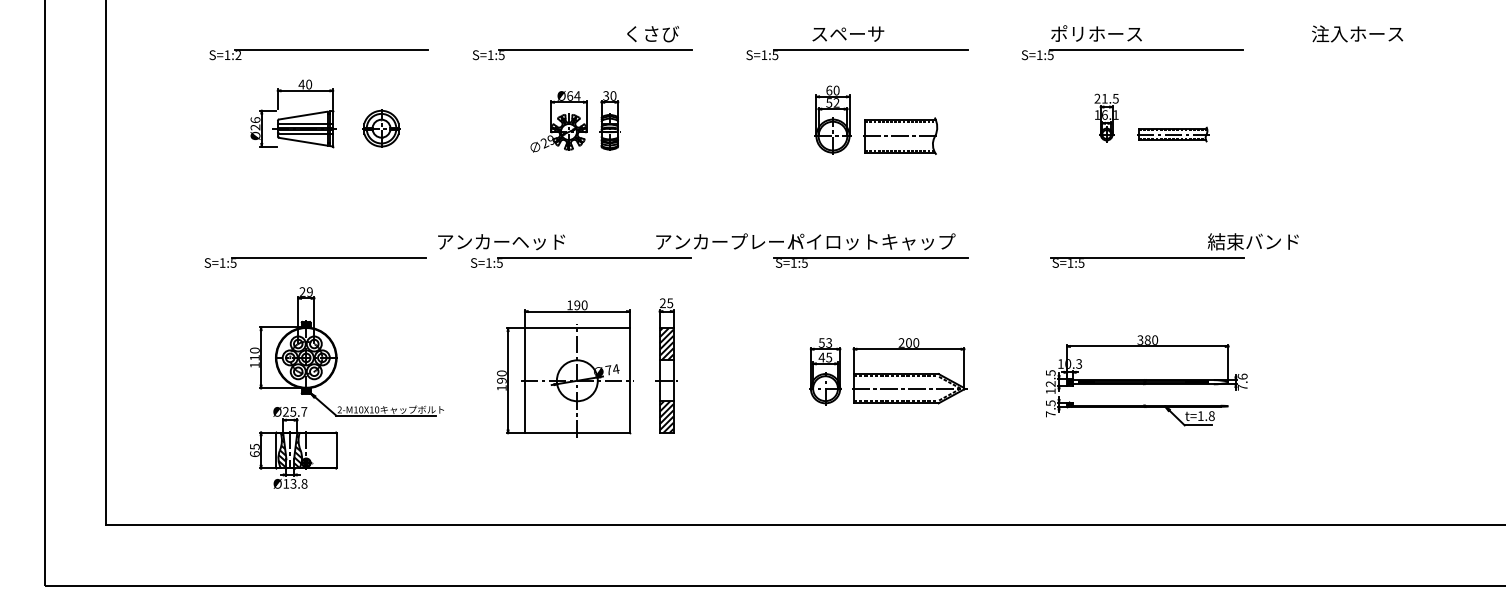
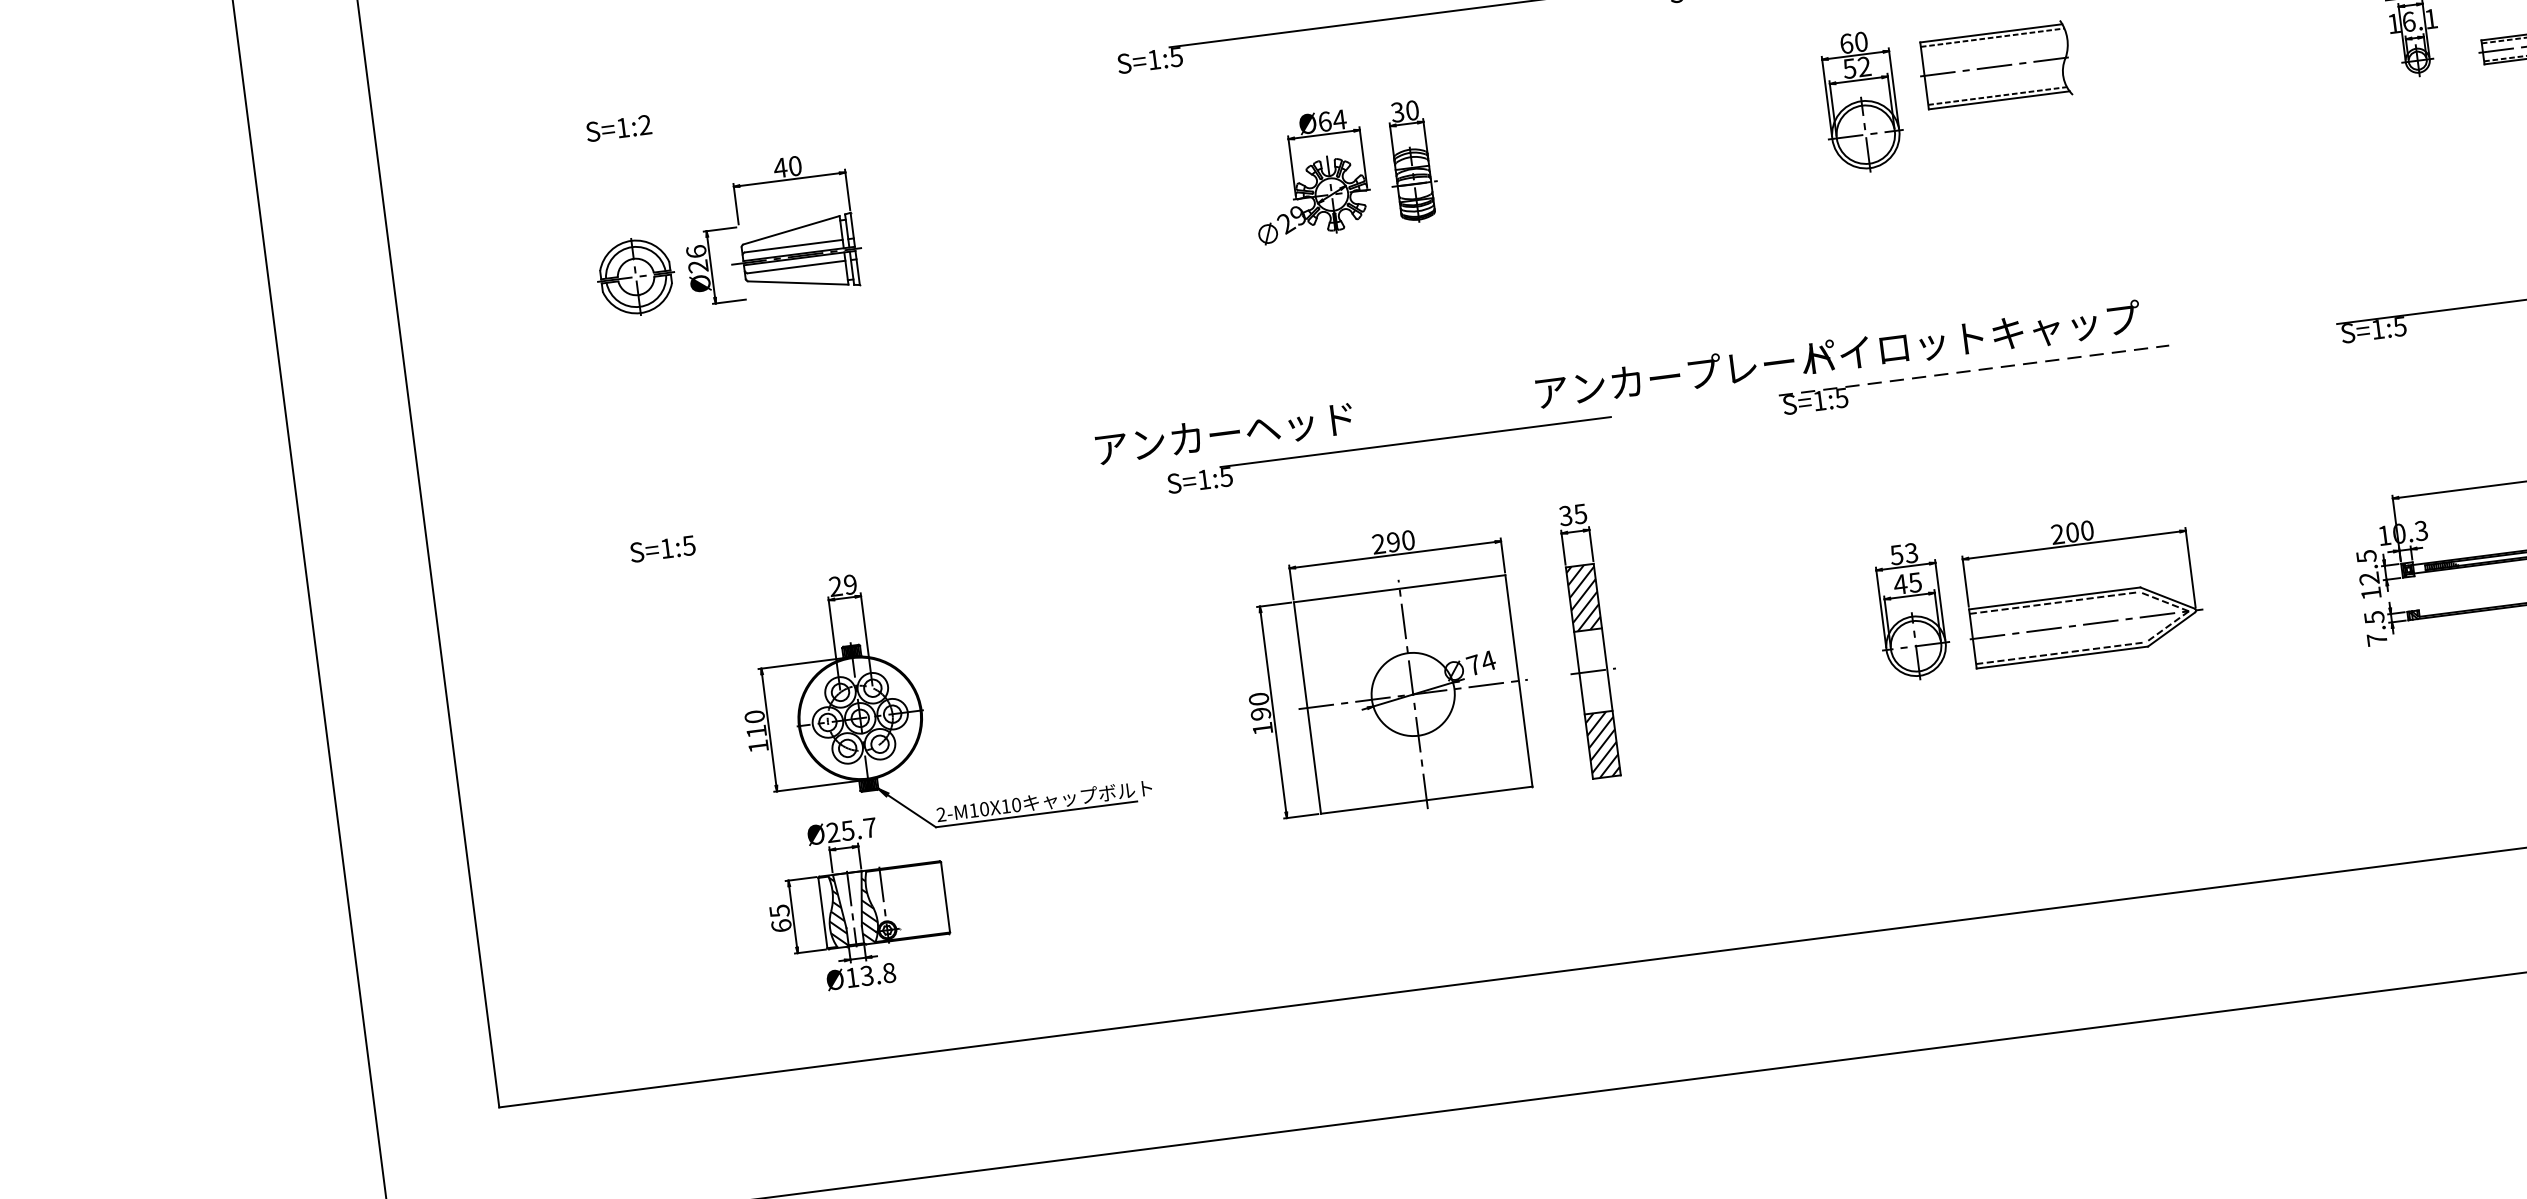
line: (331, 50) -> (831, 91), removed
part: (381, 128) -> (635, 276), moved
part: (900, 135) -> (1995, 65), moved
line: (328, 257) -> (879, 510), removed
line: (871, 257) -> (1974, 369), solid -> dashed
text: (662, 303) -> (1565, 516), 25 -> 35
text: (569, 305) -> (1377, 544), 190 -> 290

